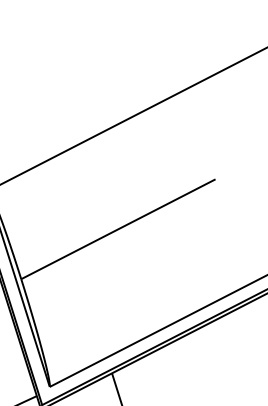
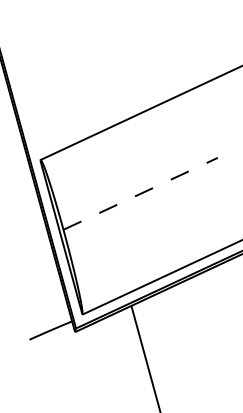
line: (119, 228) -> (141, 193), solid -> dashed

